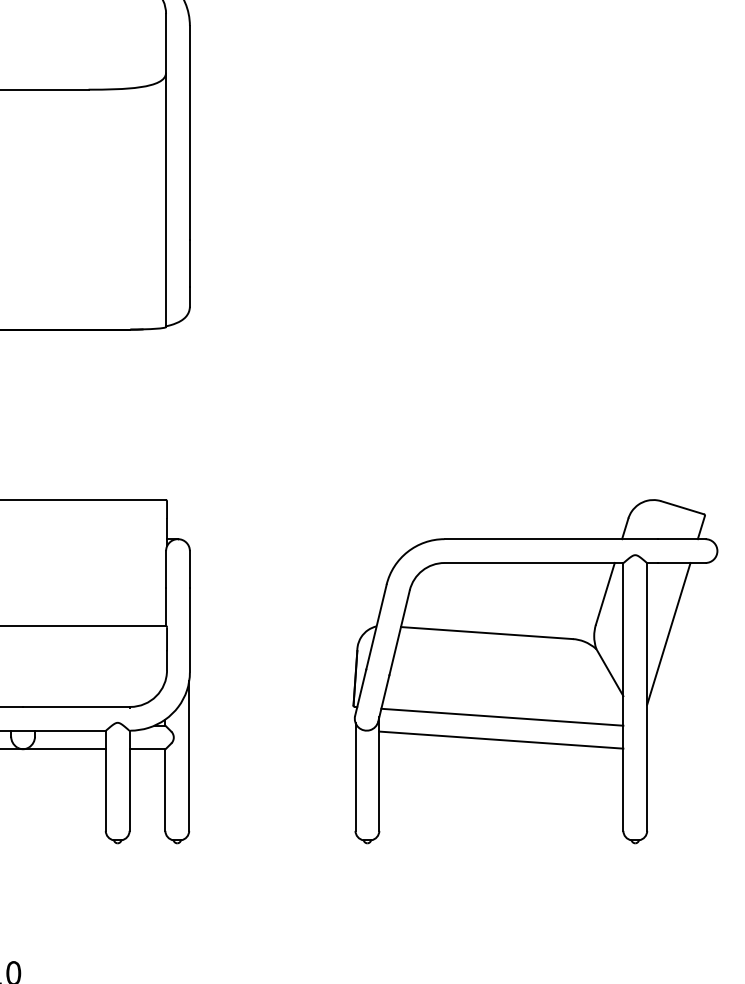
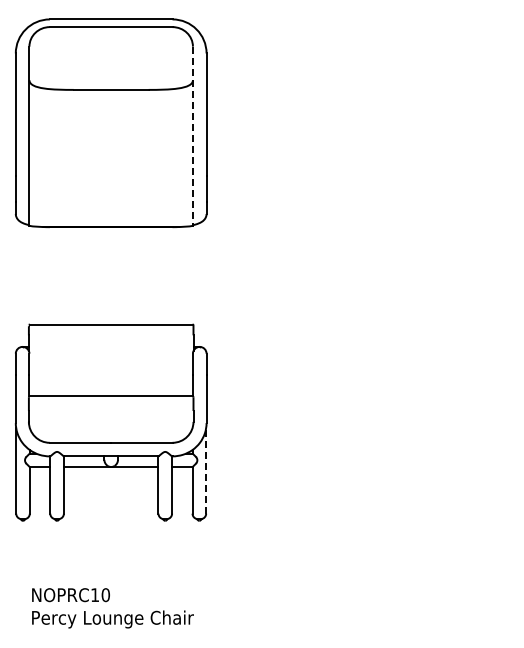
line: (165, 171) -> (192, 136), solid -> dashed
part: (536, 671) -> (404, 422), removed
line: (189, 755) -> (206, 470), solid -> dashed

